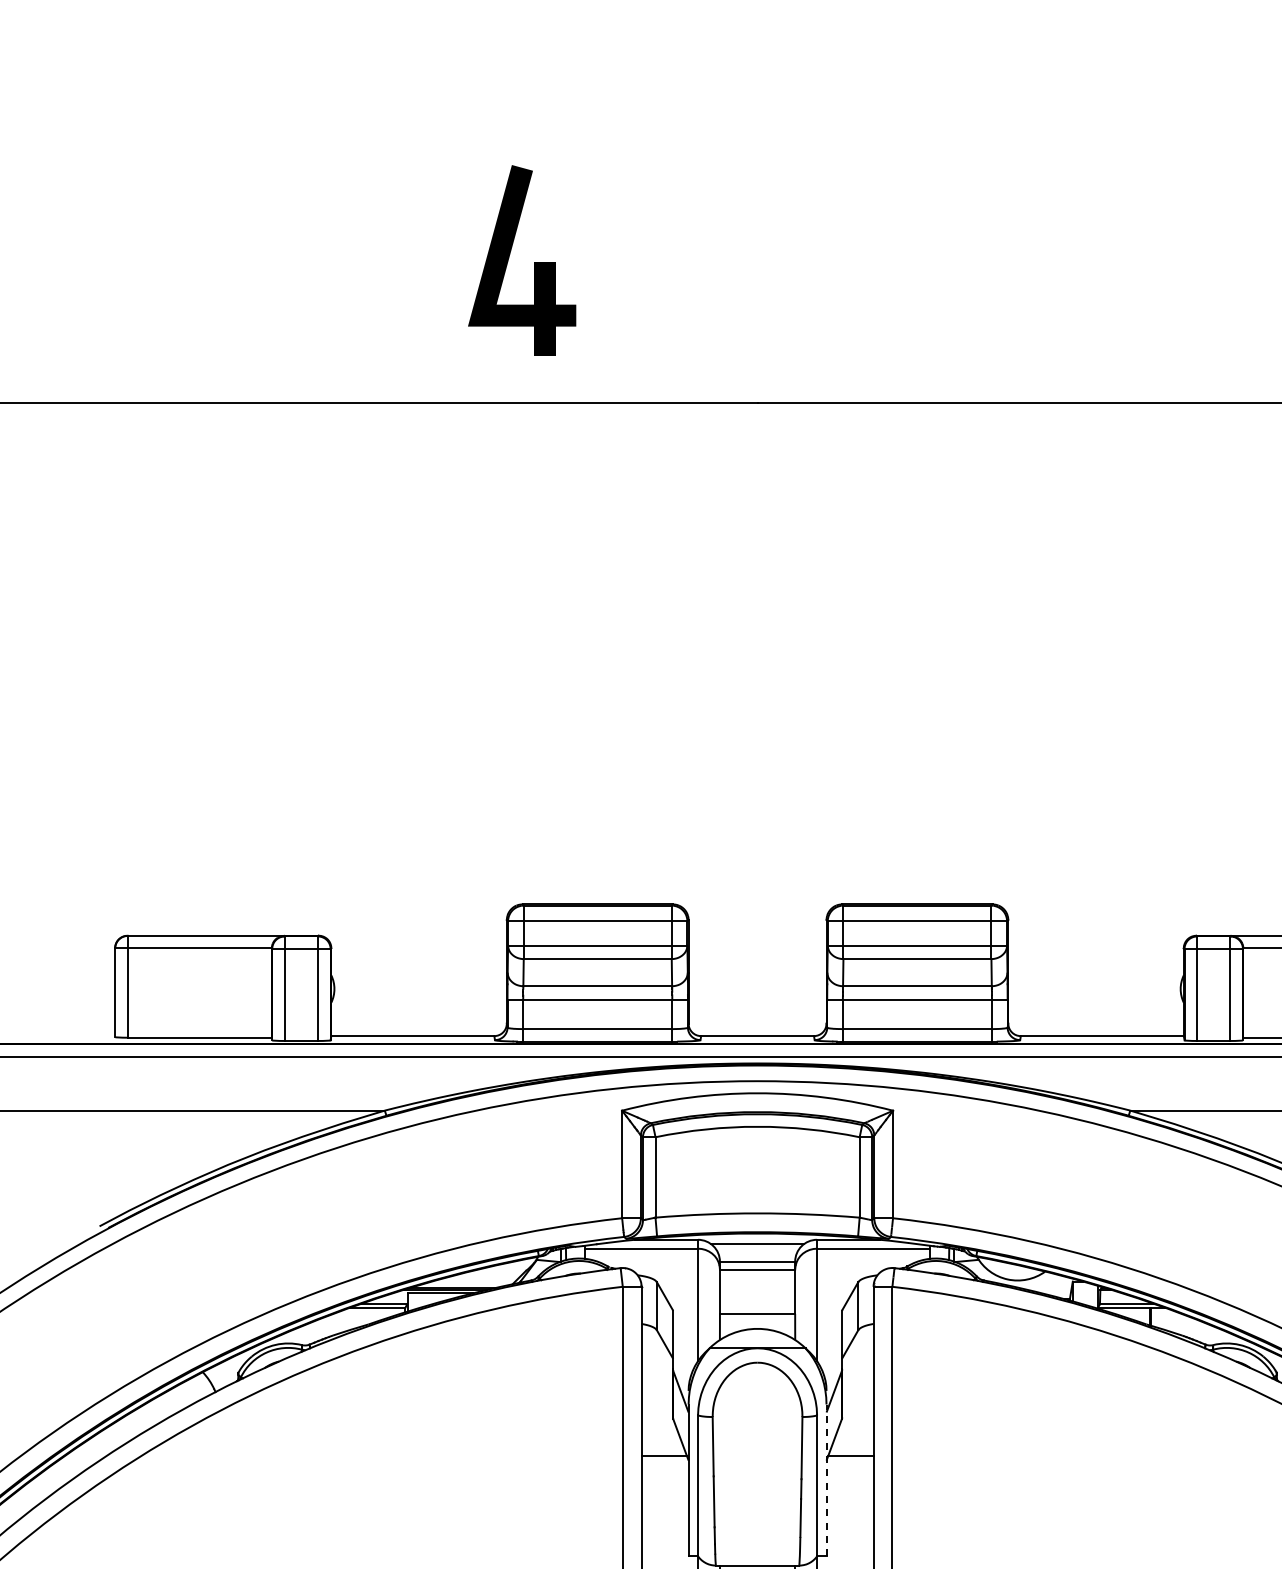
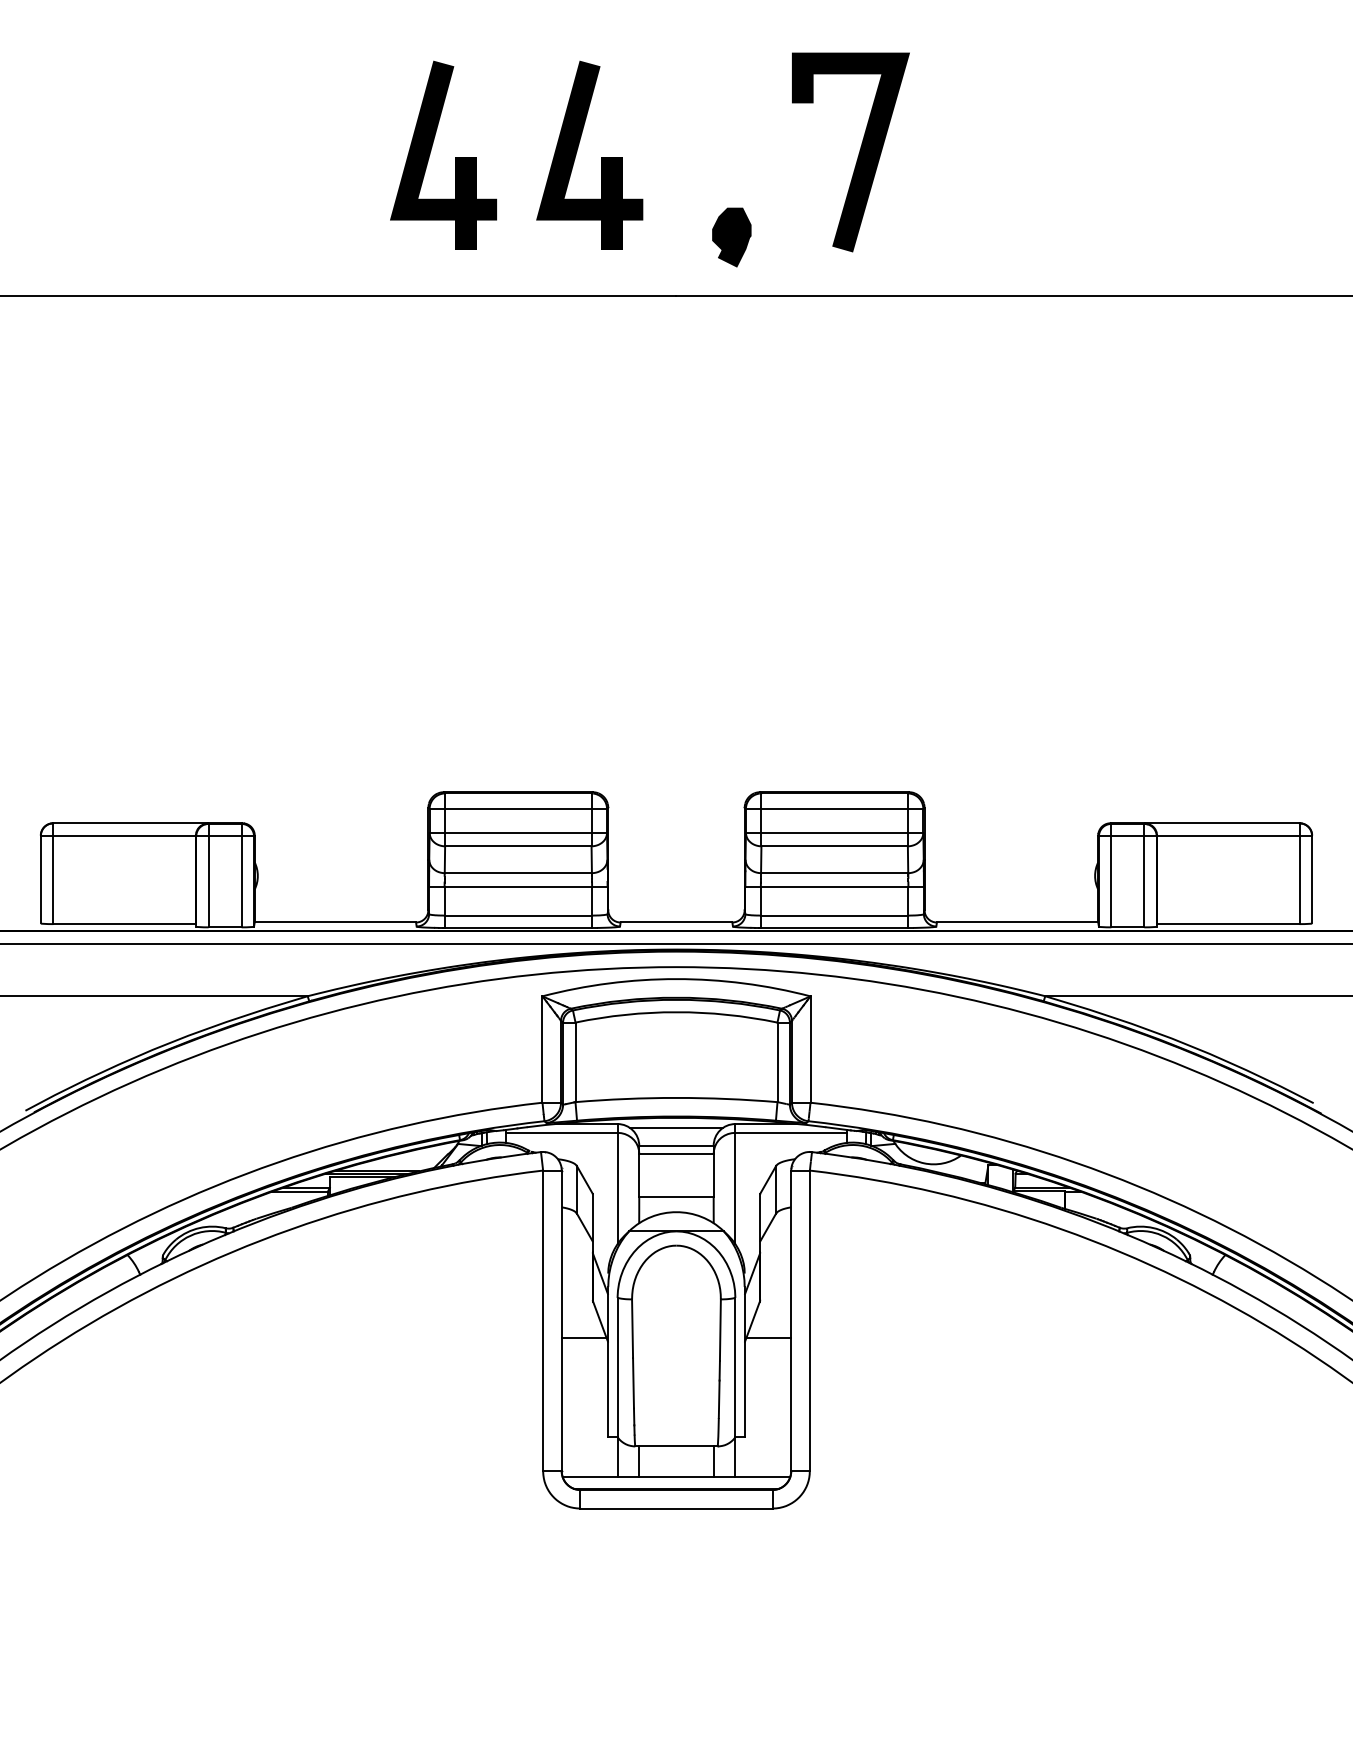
part: (657, 256) -> (577, 151), added
line: (941, 258) -> (858, 153), added
part: (813, 343) -> (731, 237), added
line: (826, 1479) -> (744, 1361), dashed -> solid

